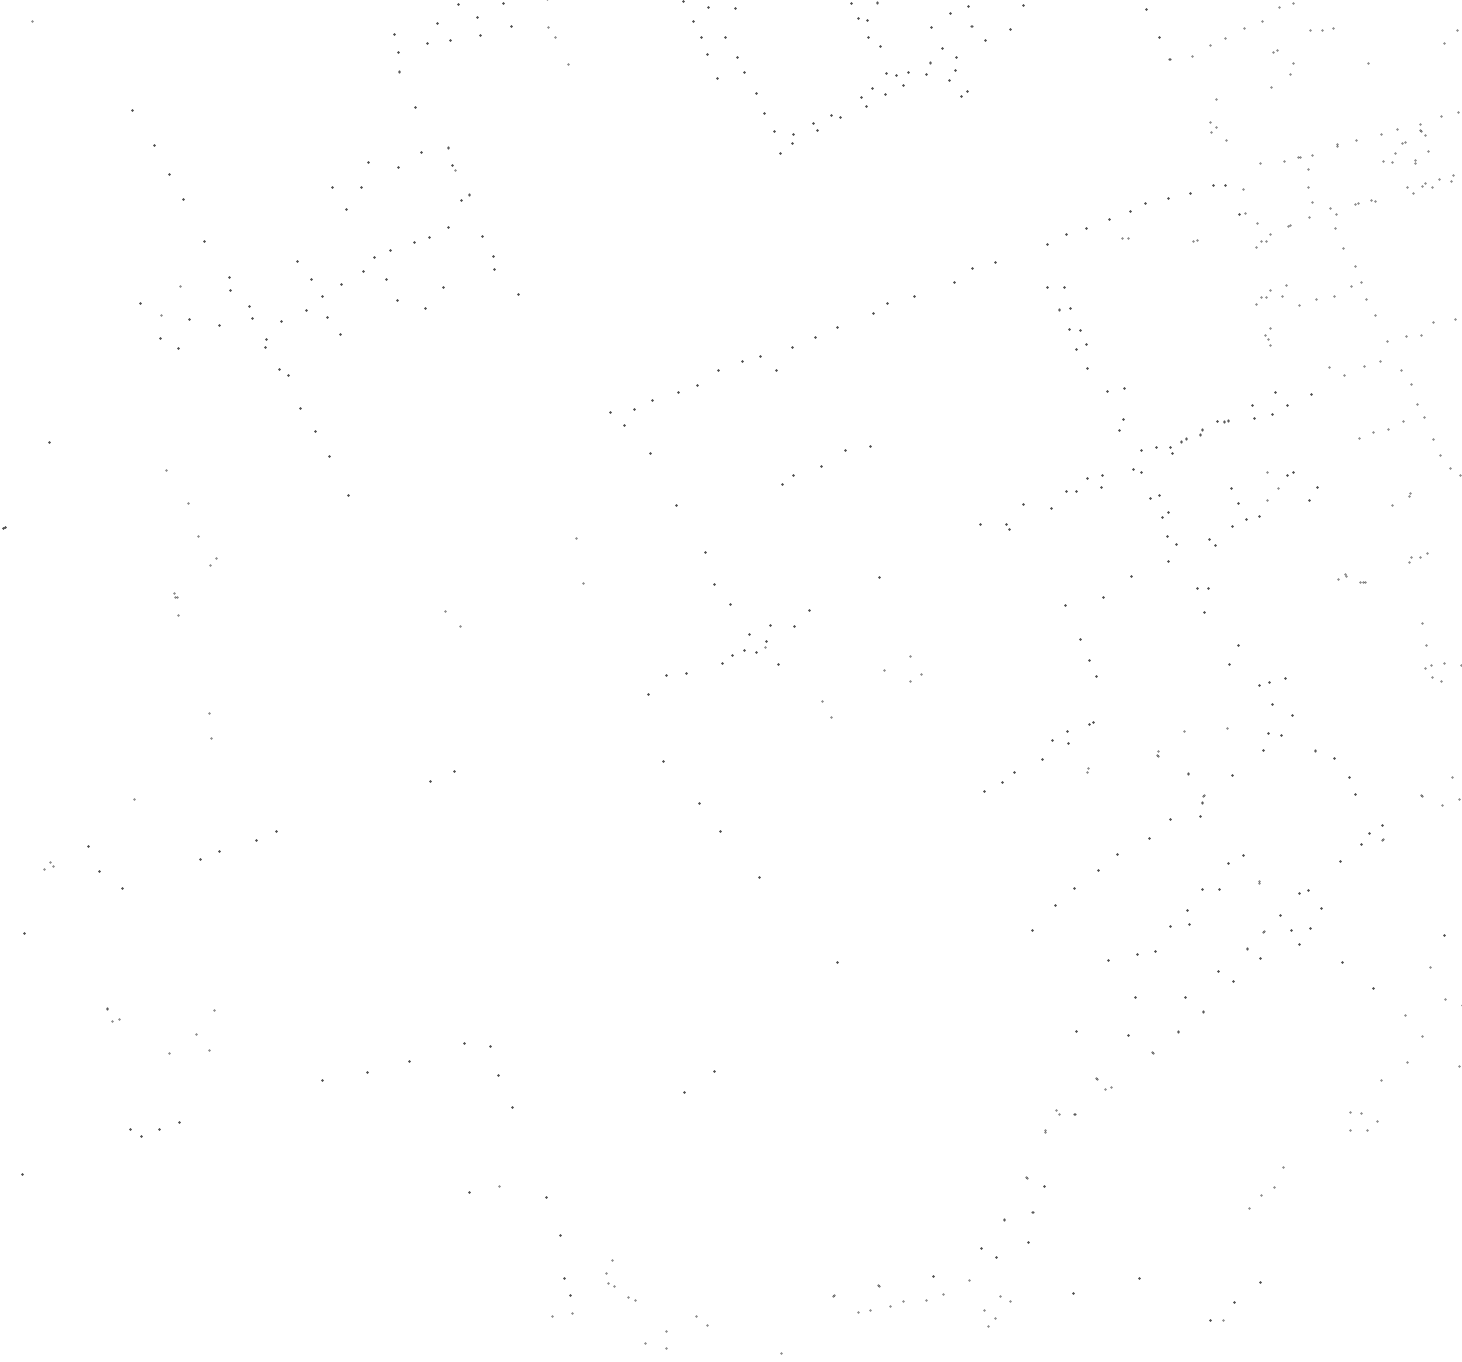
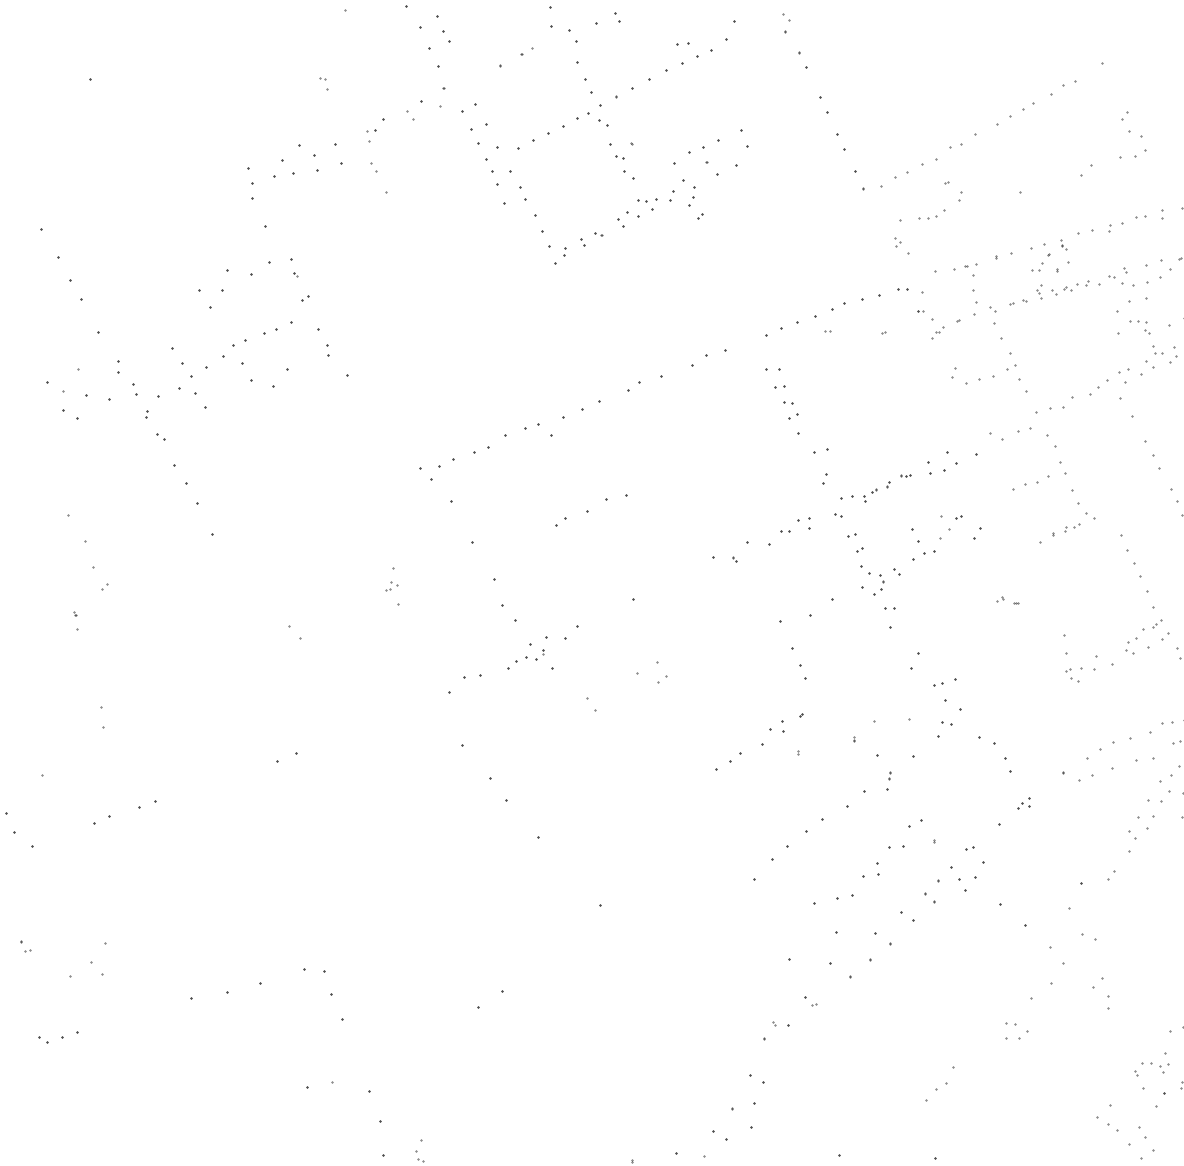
part: (1321, 30) -> (927, 217), moved
part: (1263, 297) -> (937, 377), removed
part: (1268, 336) -> (1039, 291), moved
part: (1418, 557) -> (1072, 527), moved
part: (1188, 558) -> (878, 584), added
part: (574, 561) -> (391, 586), added
part: (1371, 834) -> (1023, 803), size x0.62

